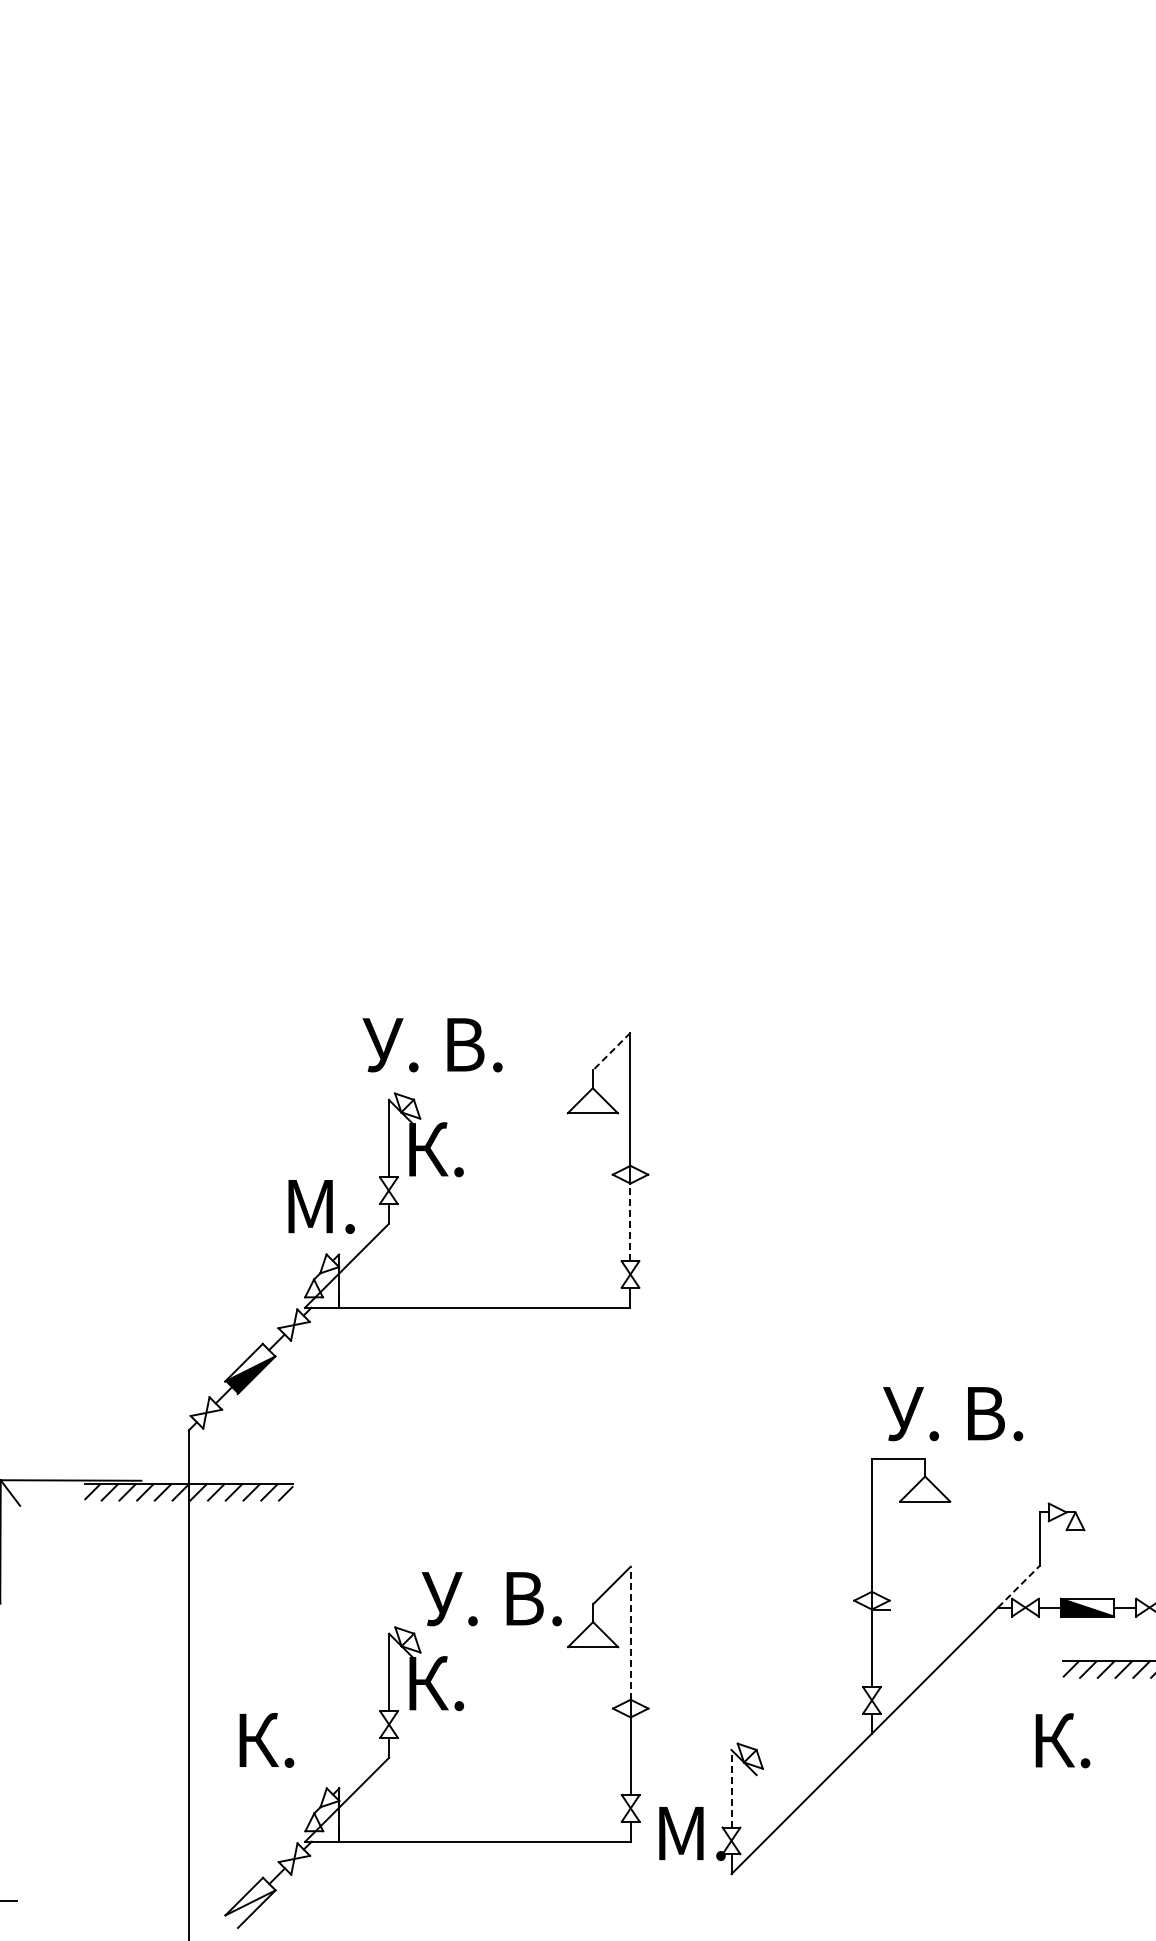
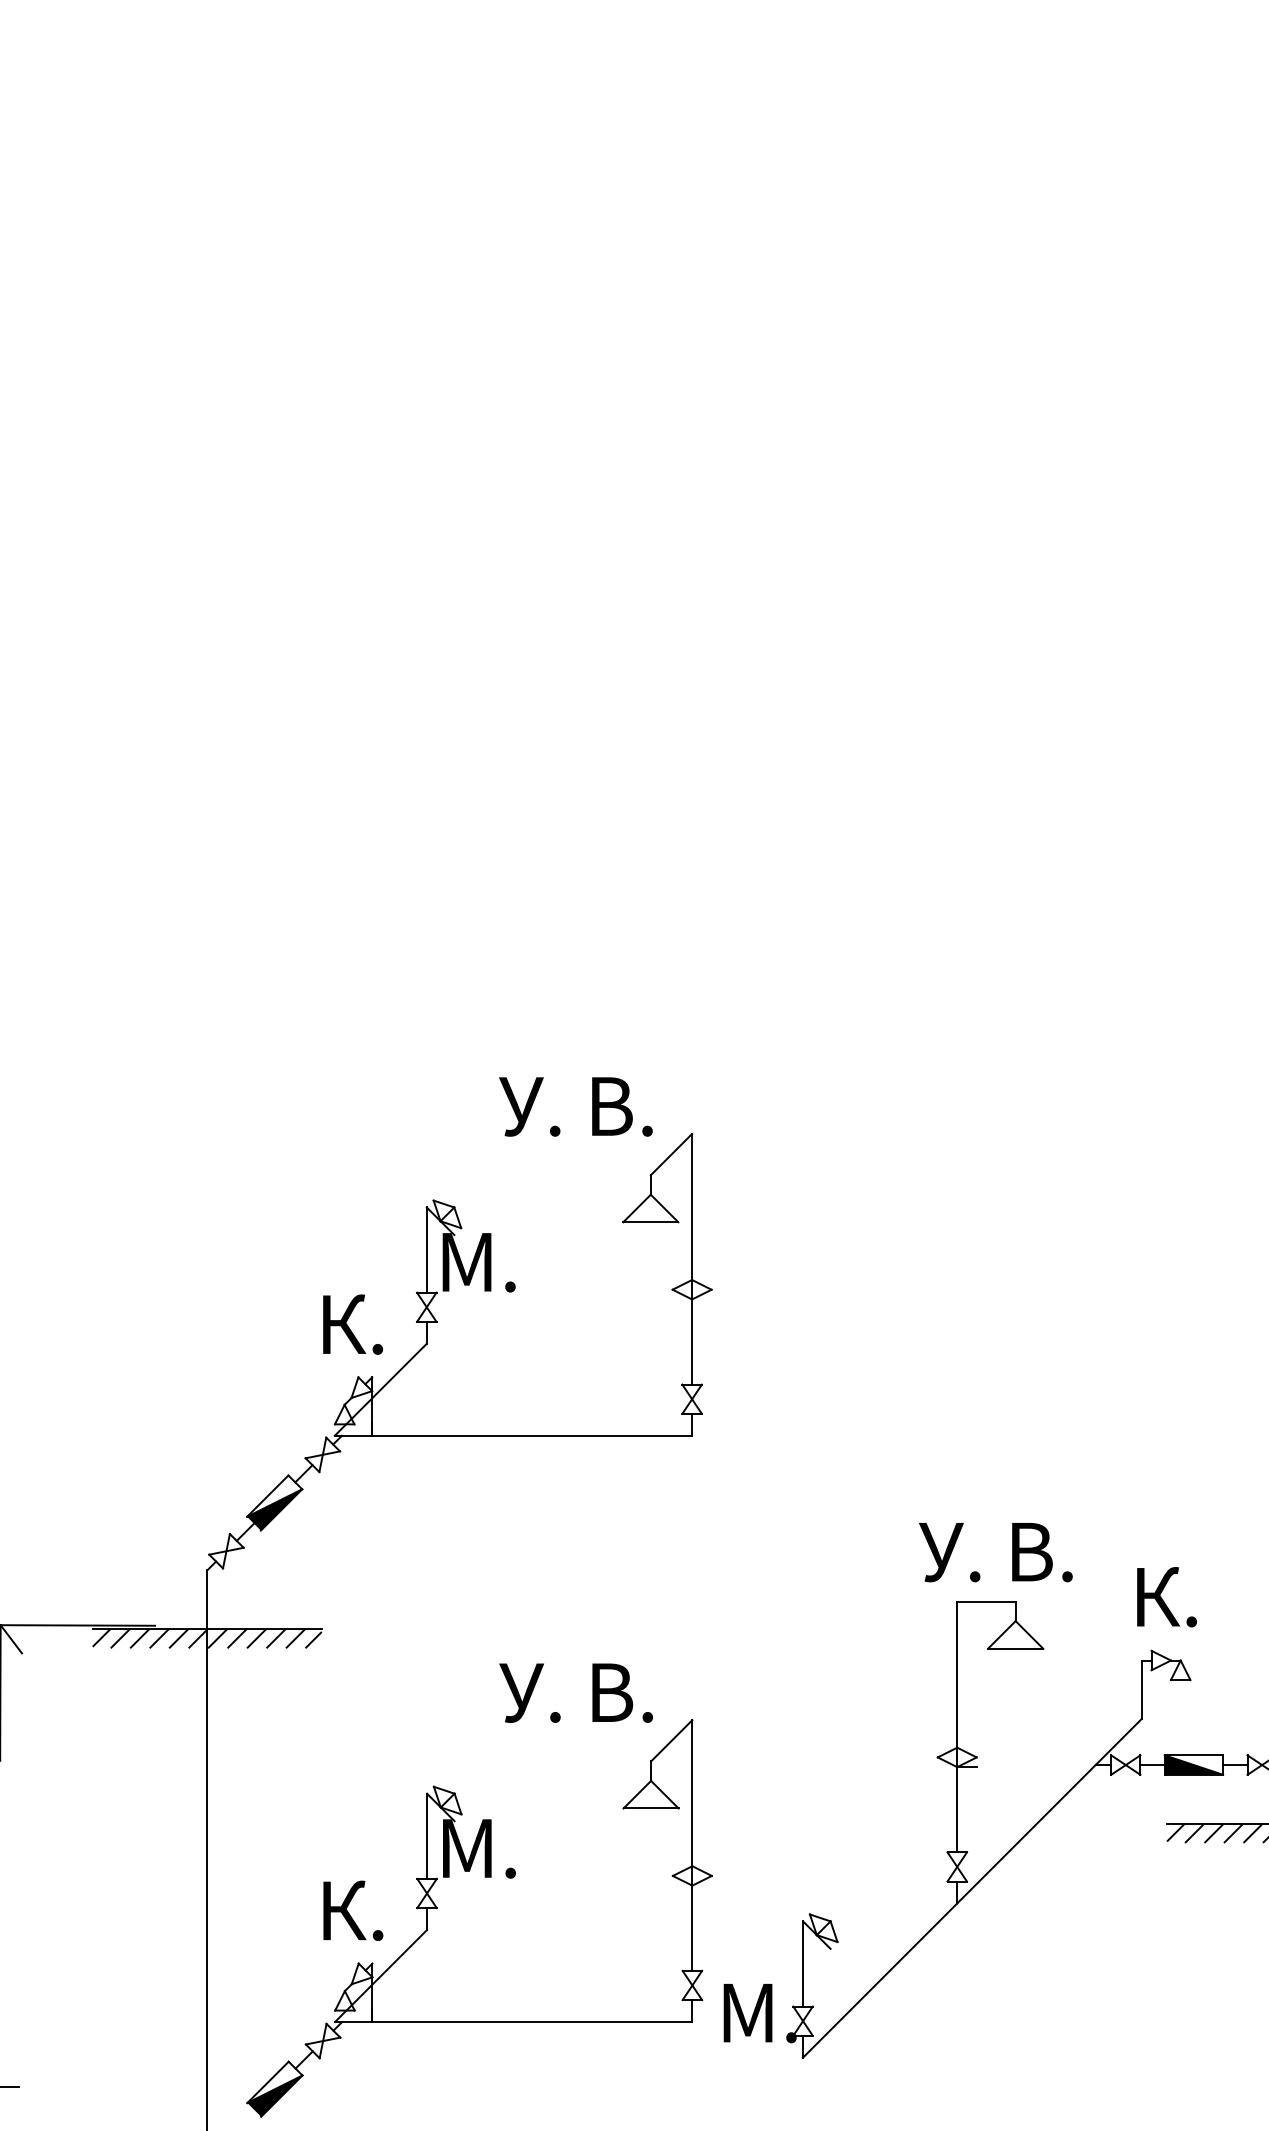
text: (432, 1045) -> (575, 1107), moved
line: (611, 1051) -> (671, 1154), dashed -> solid
text: (436, 1149) -> (479, 1262), К. -> М.
text: (321, 1206) -> (352, 1324), М. -> К.
line: (630, 1222) -> (692, 1342), dashed -> solid
text: (953, 1414) -> (996, 1553), moved
line: (1018, 1586) -> (1118, 1741), dashed -> solid
text: (491, 1599) -> (575, 1693), moved
line: (630, 1633) -> (692, 1793), dashed -> solid
text: (436, 1683) -> (479, 1848), К. -> М.
text: (266, 1740) -> (352, 1910), moved
text: (1062, 1740) -> (1166, 1596), moved
line: (731, 1788) -> (803, 1963), dashed -> solid
fill: (250, 1908) -> (274, 2095), added

